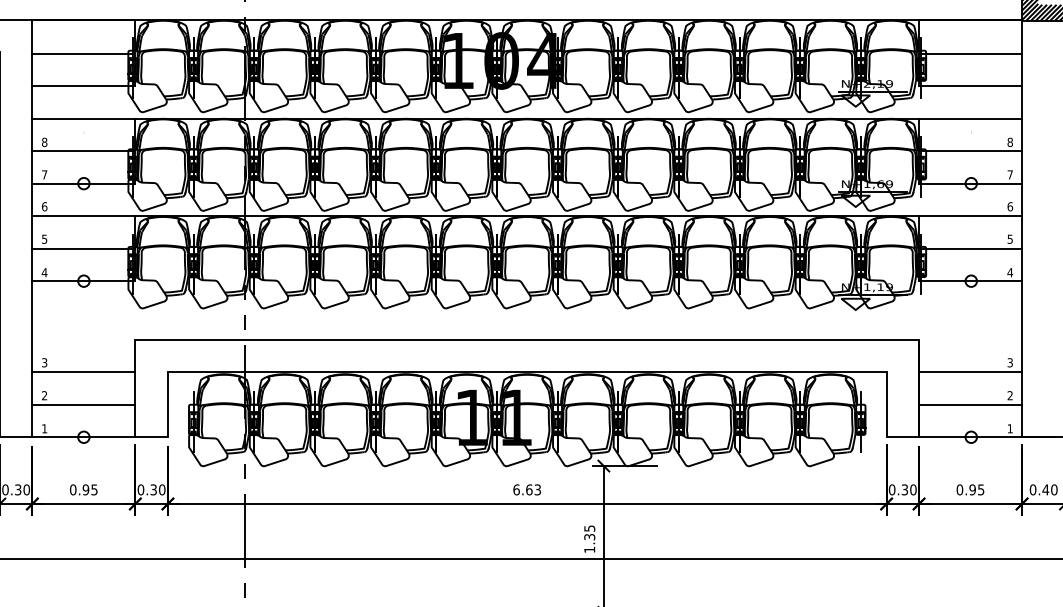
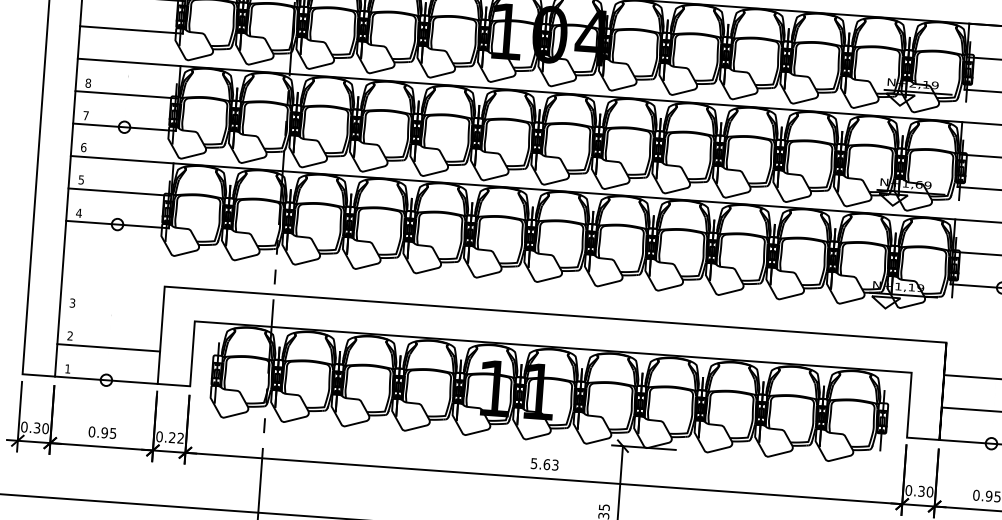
line: (83, 372) -> (110, 315), removed
text: (157, 489) -> (176, 437), 0.30 -> 0.22
text: (516, 489) -> (534, 463), 6.63 -> 5.63

